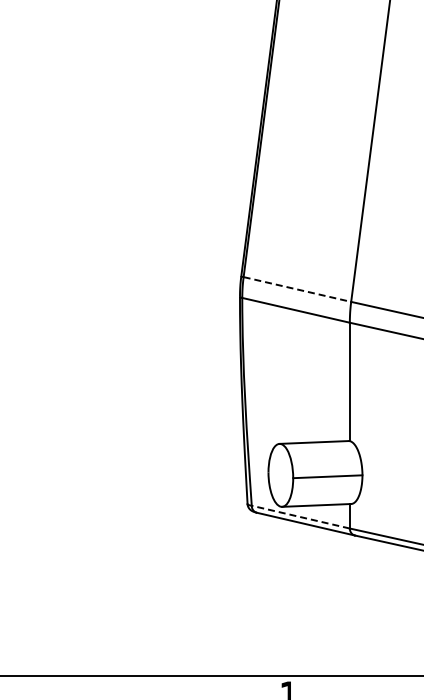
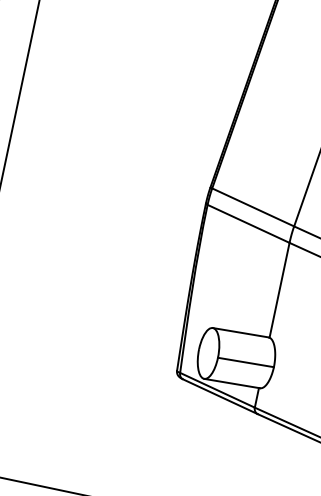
line: (297, 289) -> (253, 207), dashed -> solid
line: (300, 517) -> (217, 390), dashed -> solid

